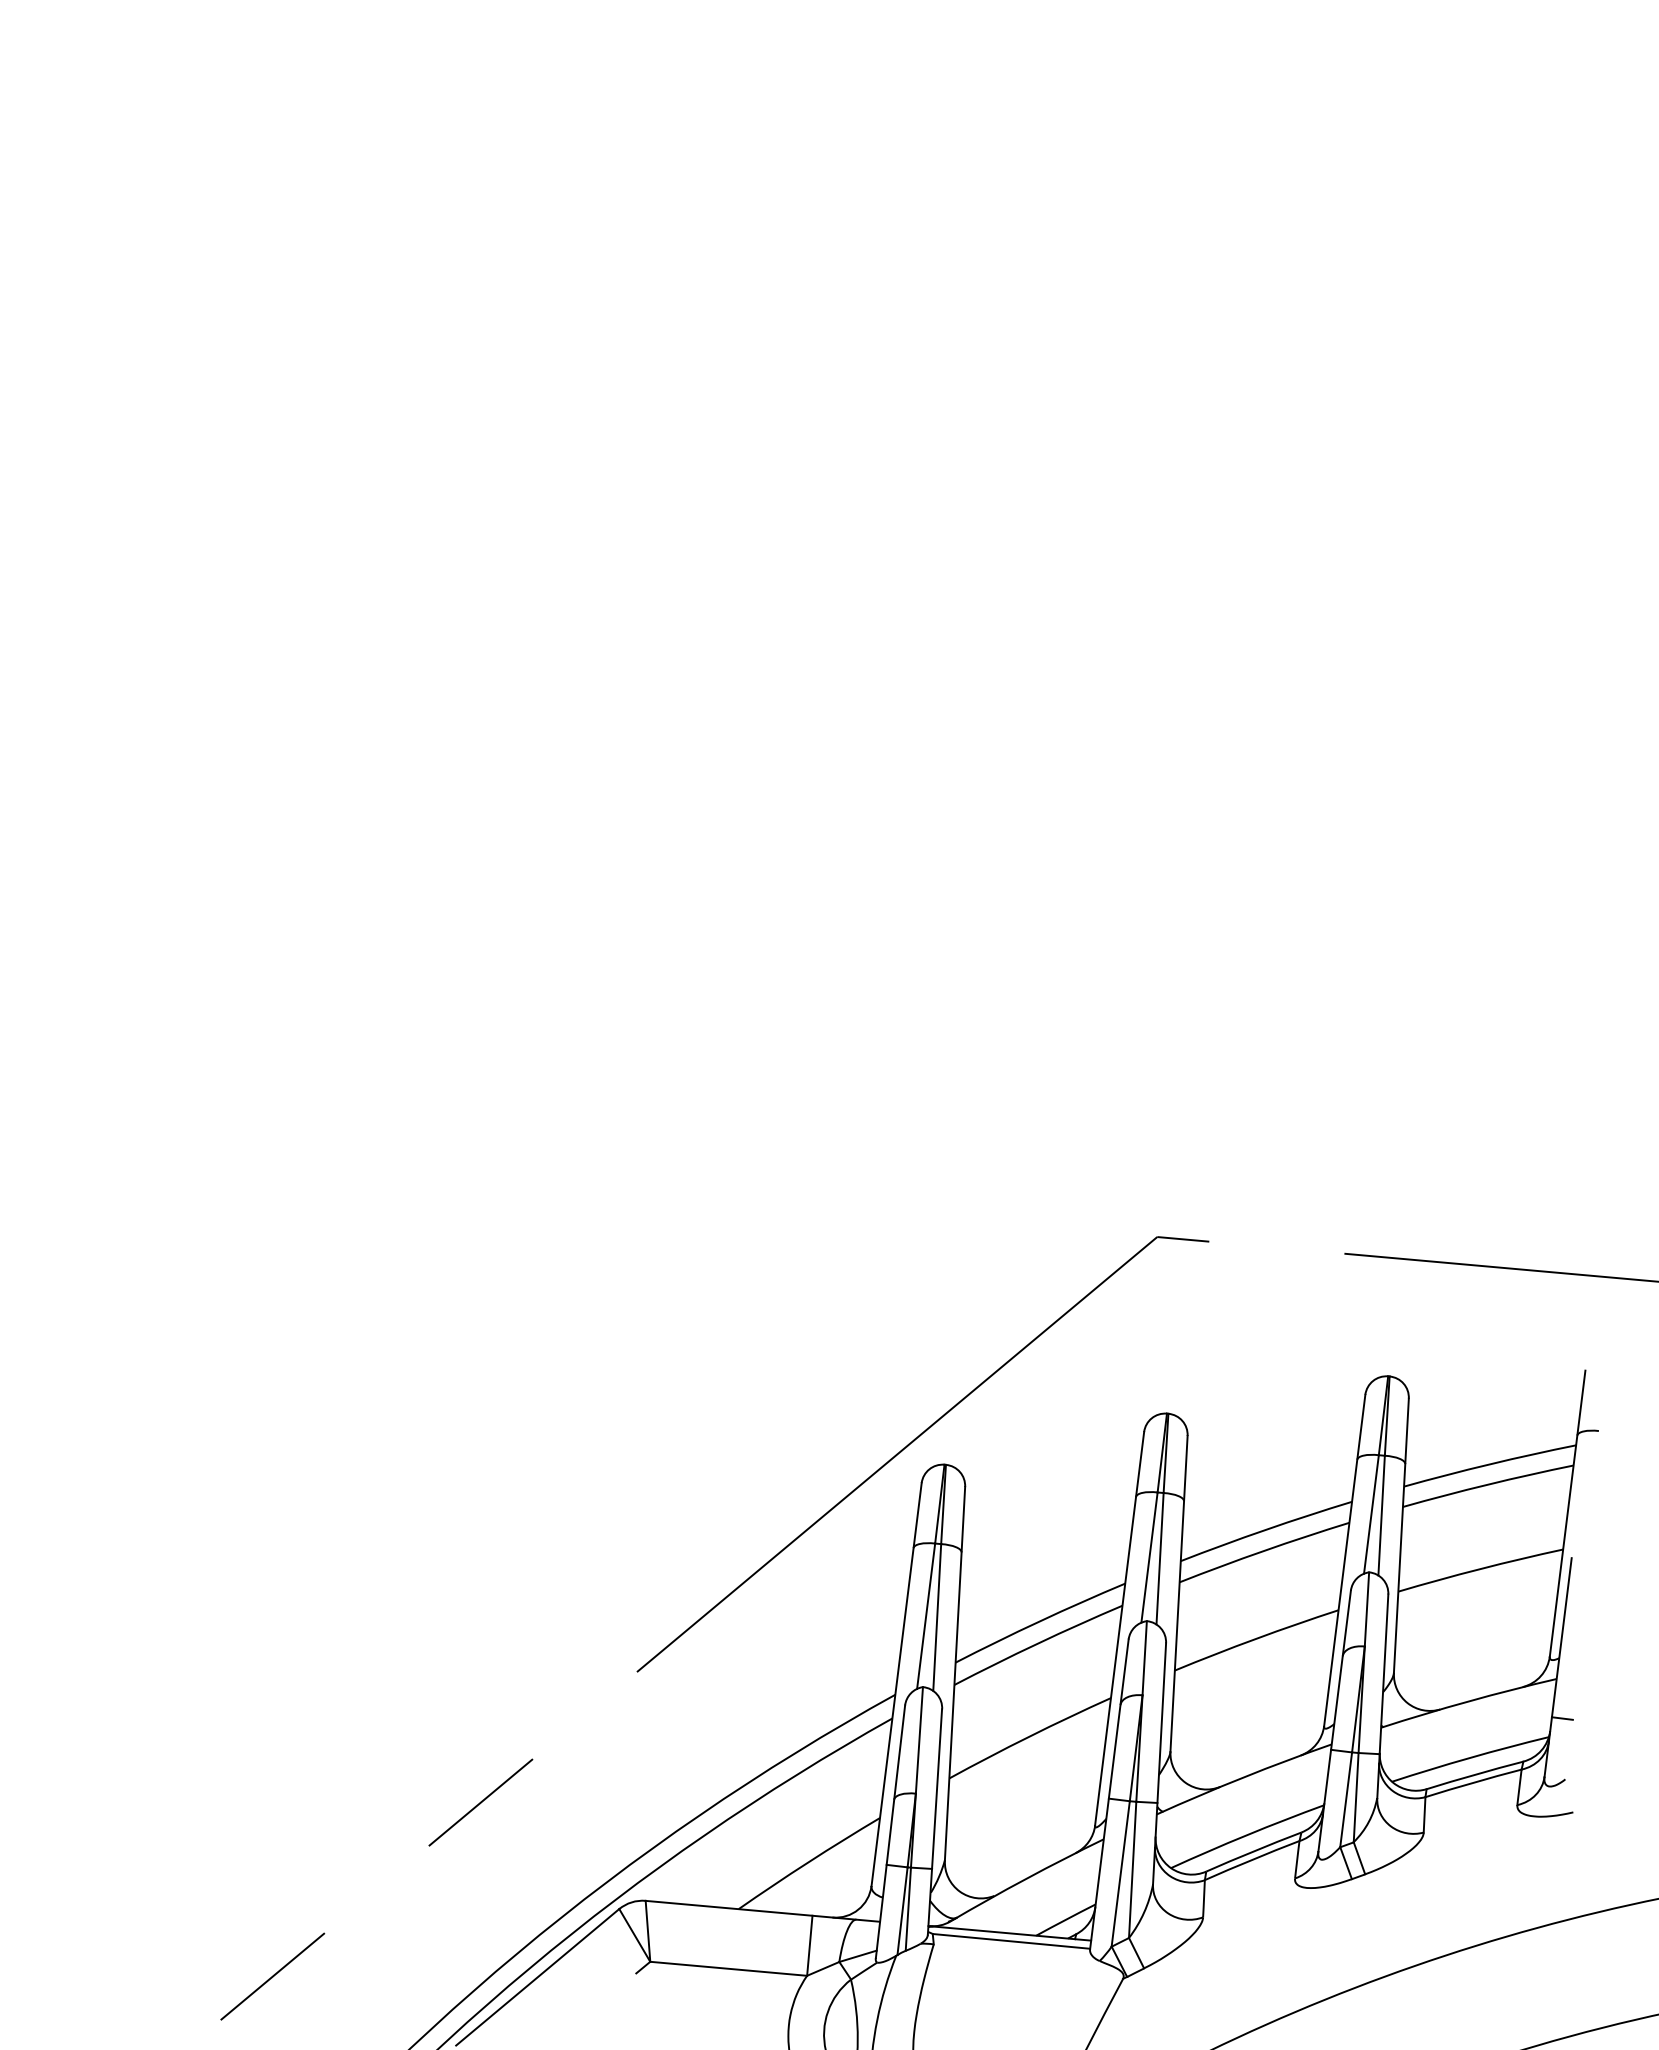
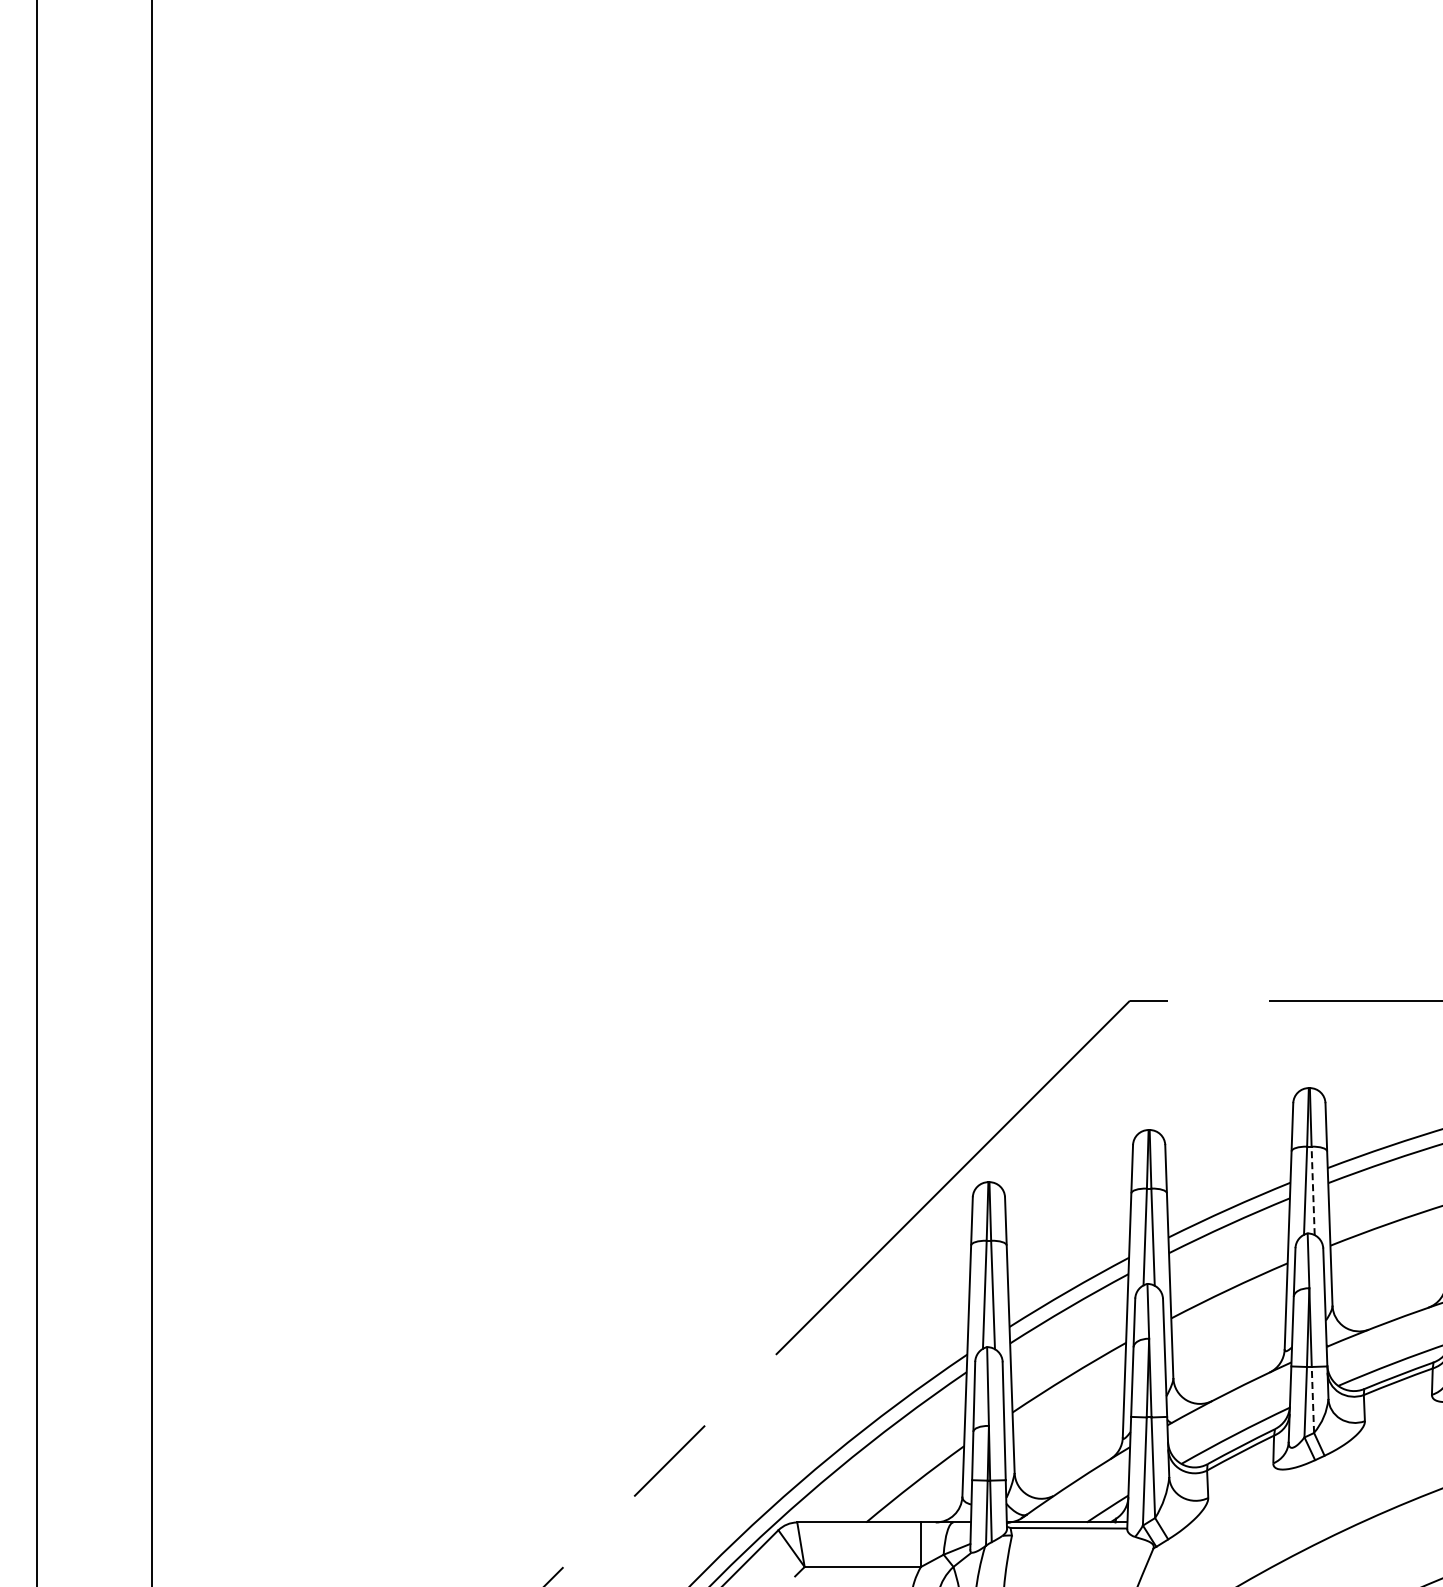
line: (1382, 1515) -> (1313, 1190), solid -> dashed
line: (1355, 1796) -> (1312, 1399), solid -> dashed

